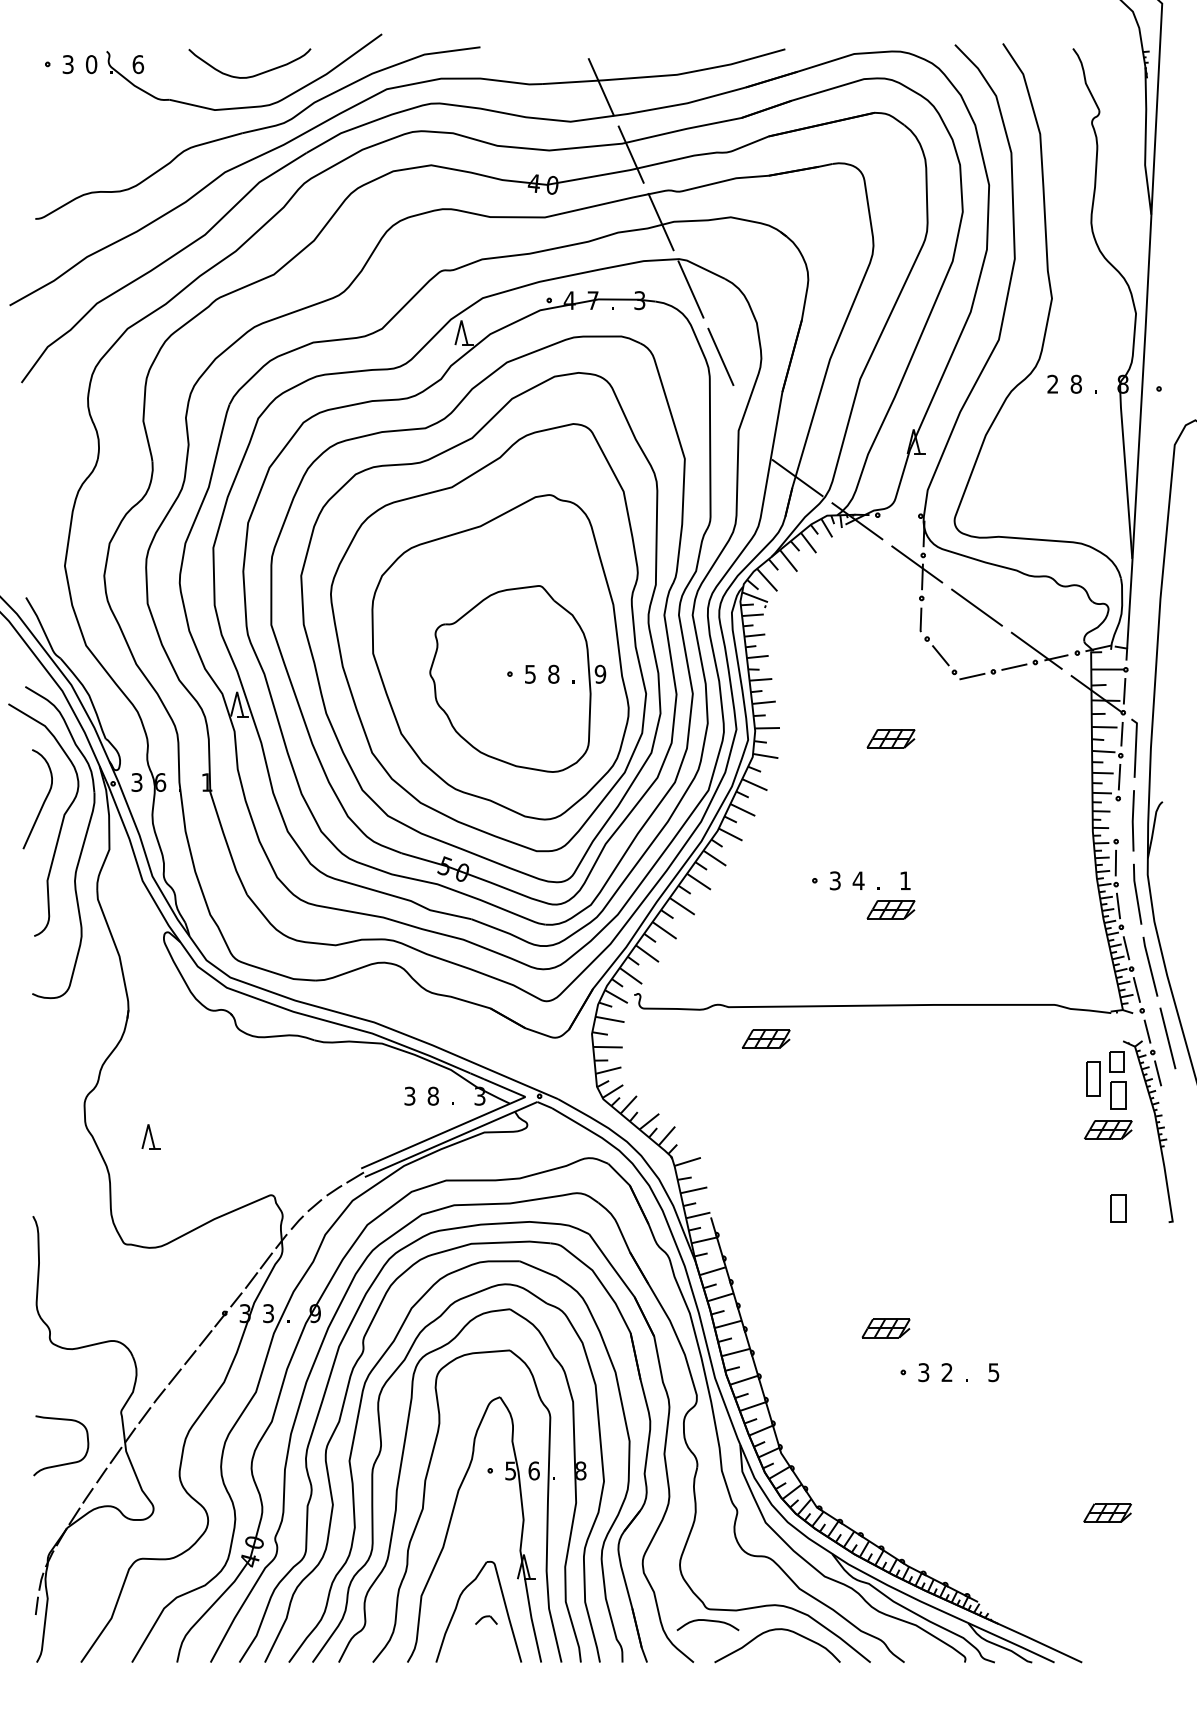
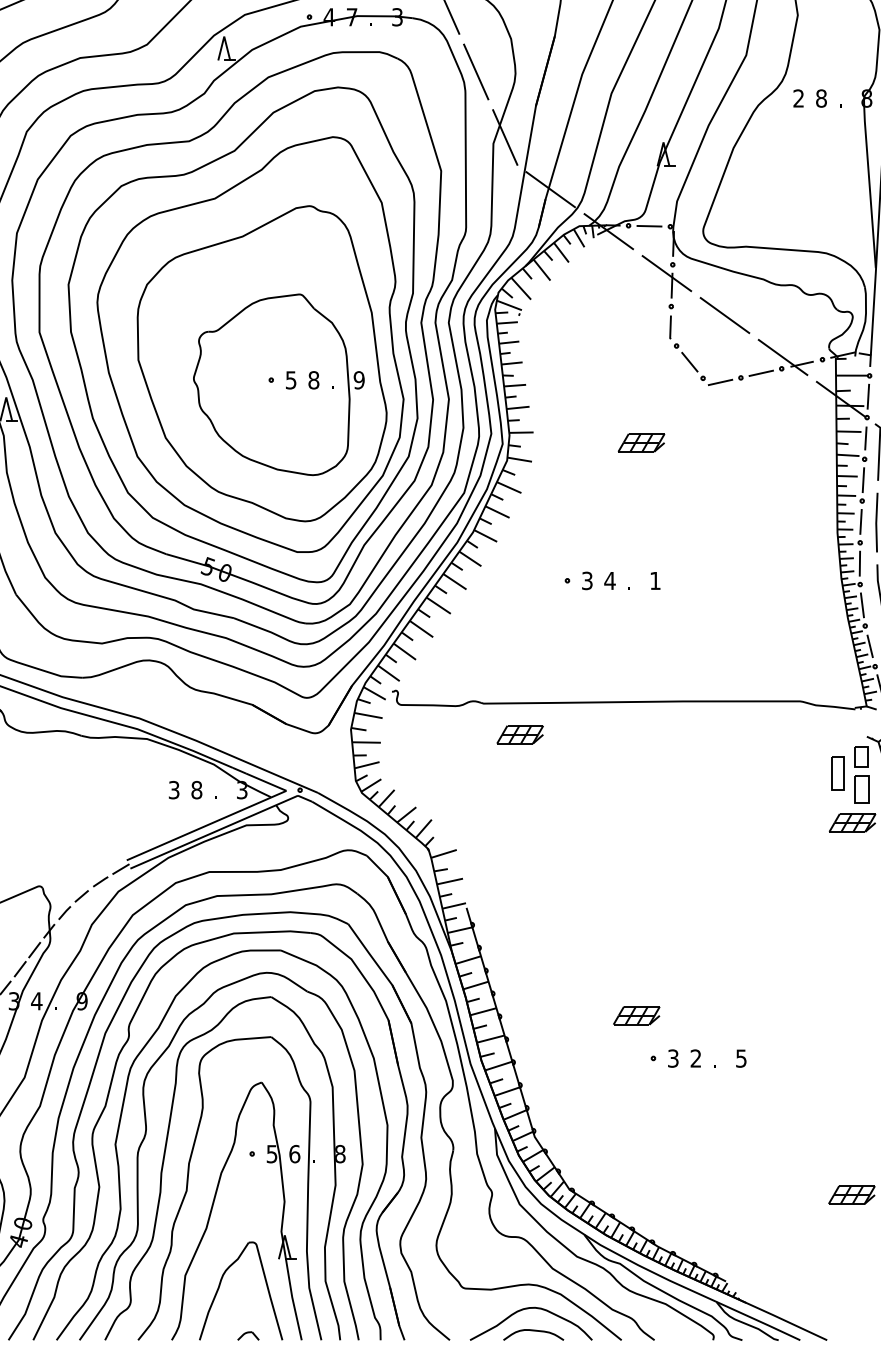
line: (750, 424) -> (504, 137), added
line: (898, 515) -> (648, 226), added
line: (1116, 819) -> (860, 521), added
part: (890, 909) -> (640, 608), removed
part: (1118, 1208) -> (862, 899), removed
text: (268, 1313) -> (36, 1001), 3 -> 4
part: (486, 1619) -> (248, 1335), moved
curve: (707, 1621) -> (533, 1331), moved

